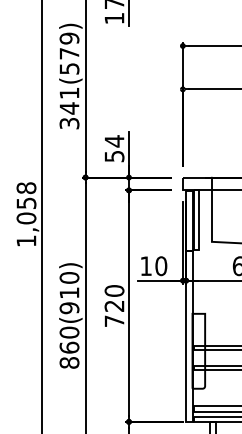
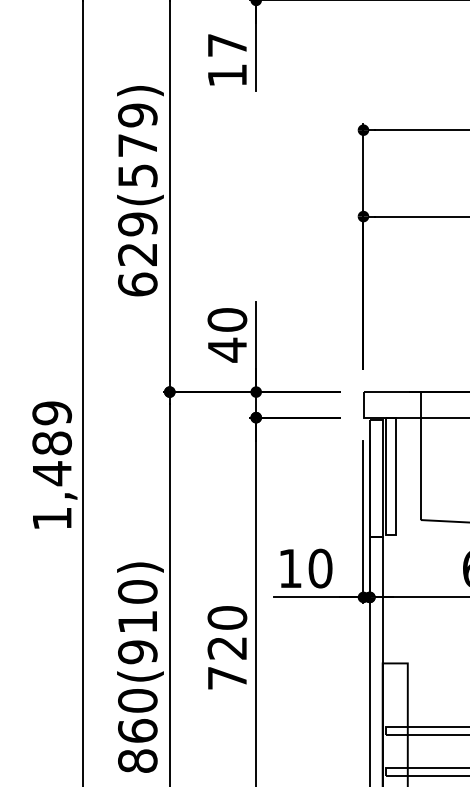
text: (69, 108) -> (137, 254), 341(579) -> 629(579)
text: (114, 148) -> (227, 334), 54 -> 40
text: (26, 203) -> (52, 443), 1,058 -> 1,489

